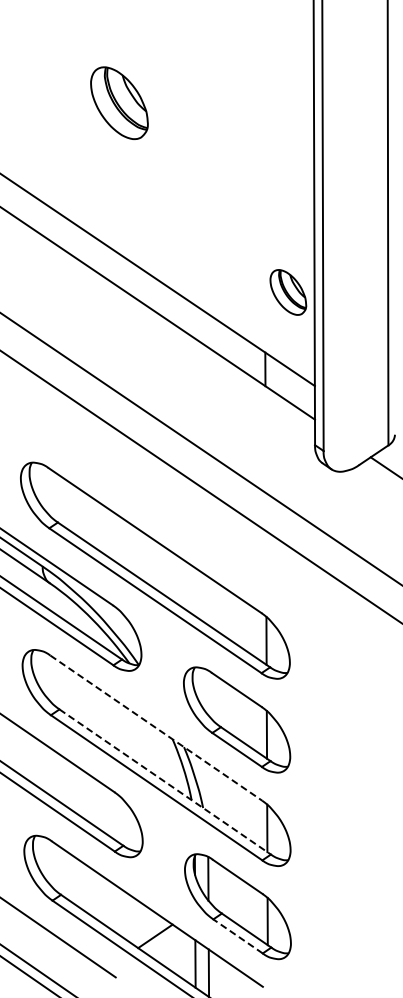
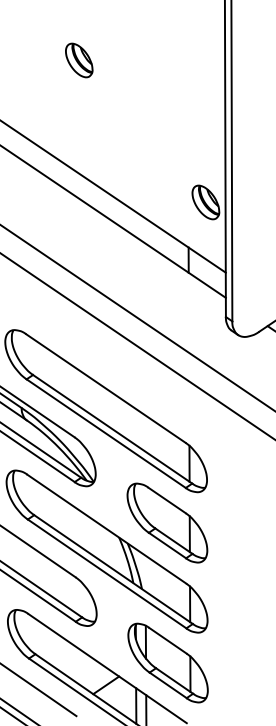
part: (119, 102) -> (79, 60), size x0.62
line: (156, 728) -> (107, 529), dashed -> solid
line: (165, 782) -> (113, 569), dashed -> solid
line: (237, 936) -> (167, 685), dashed -> solid

